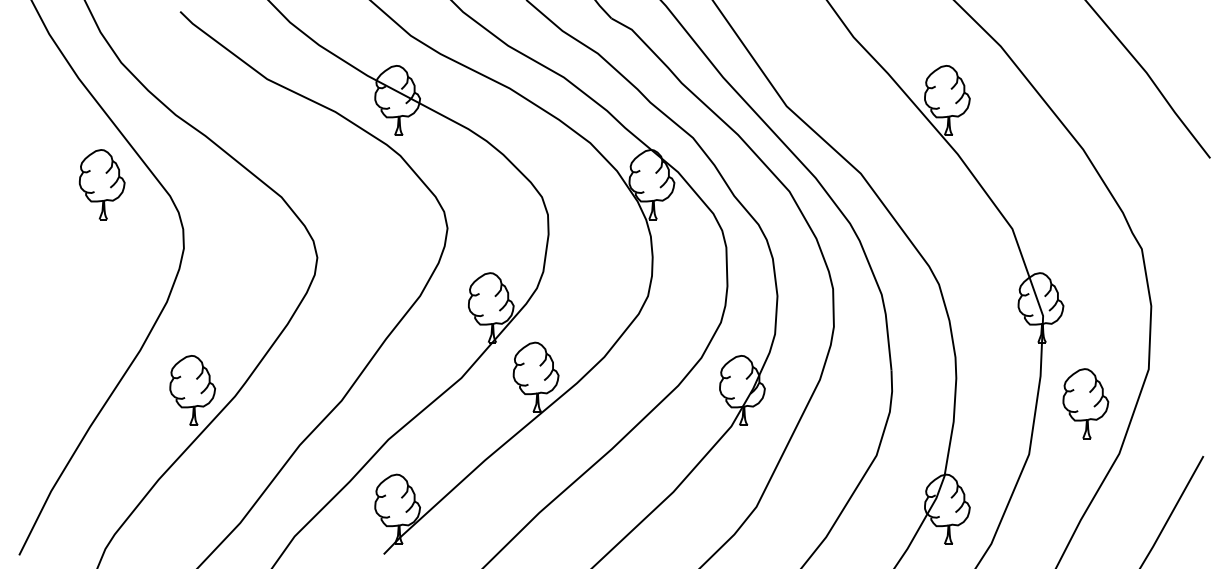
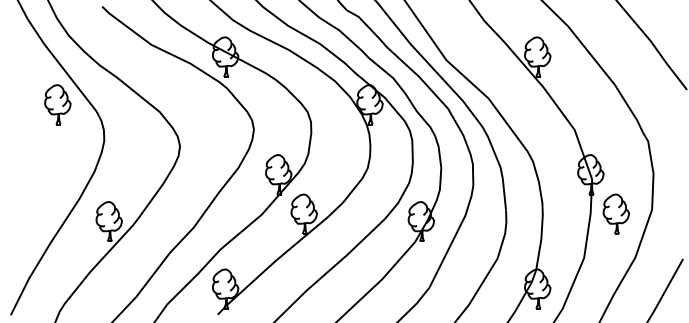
part: (1084, 402) -> (615, 213), moved

